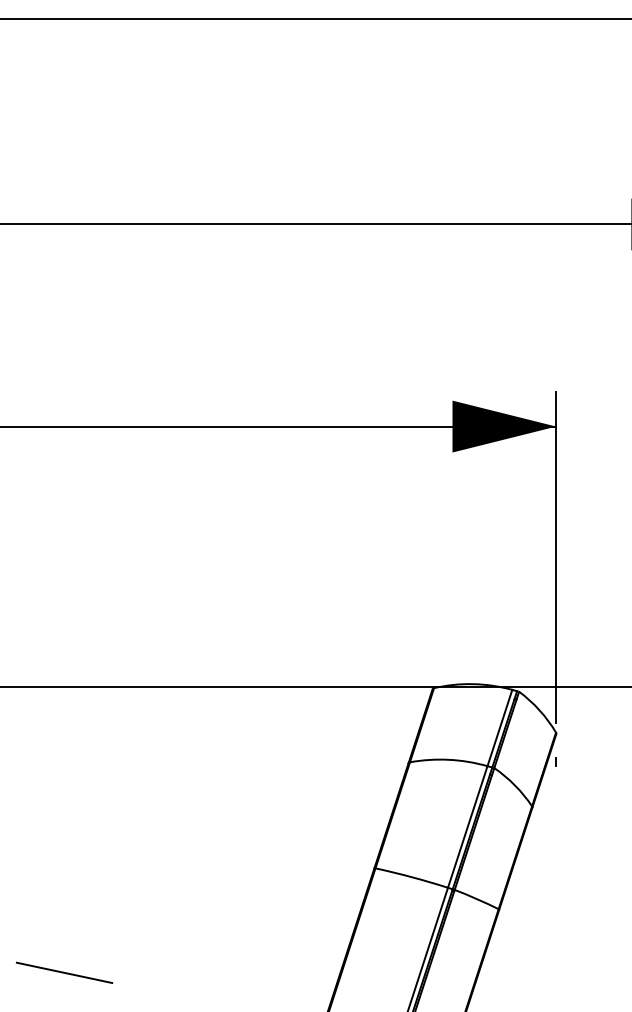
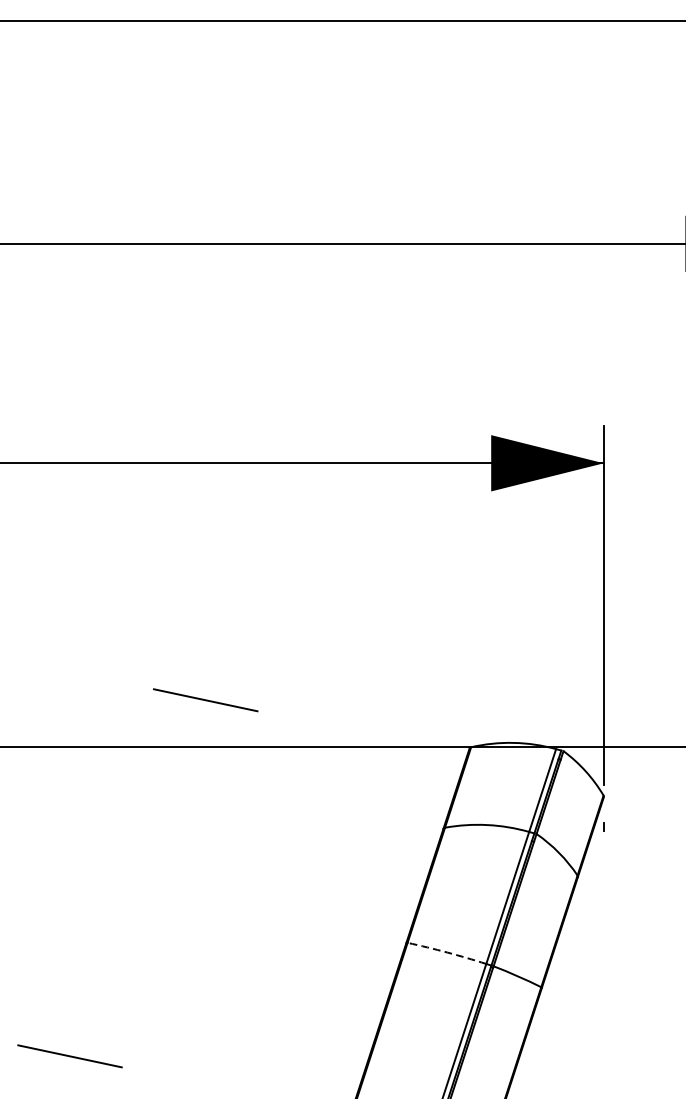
line: (189, 644) -> (205, 699), added
arc: (411, 877) -> (446, 952), solid -> dashed

